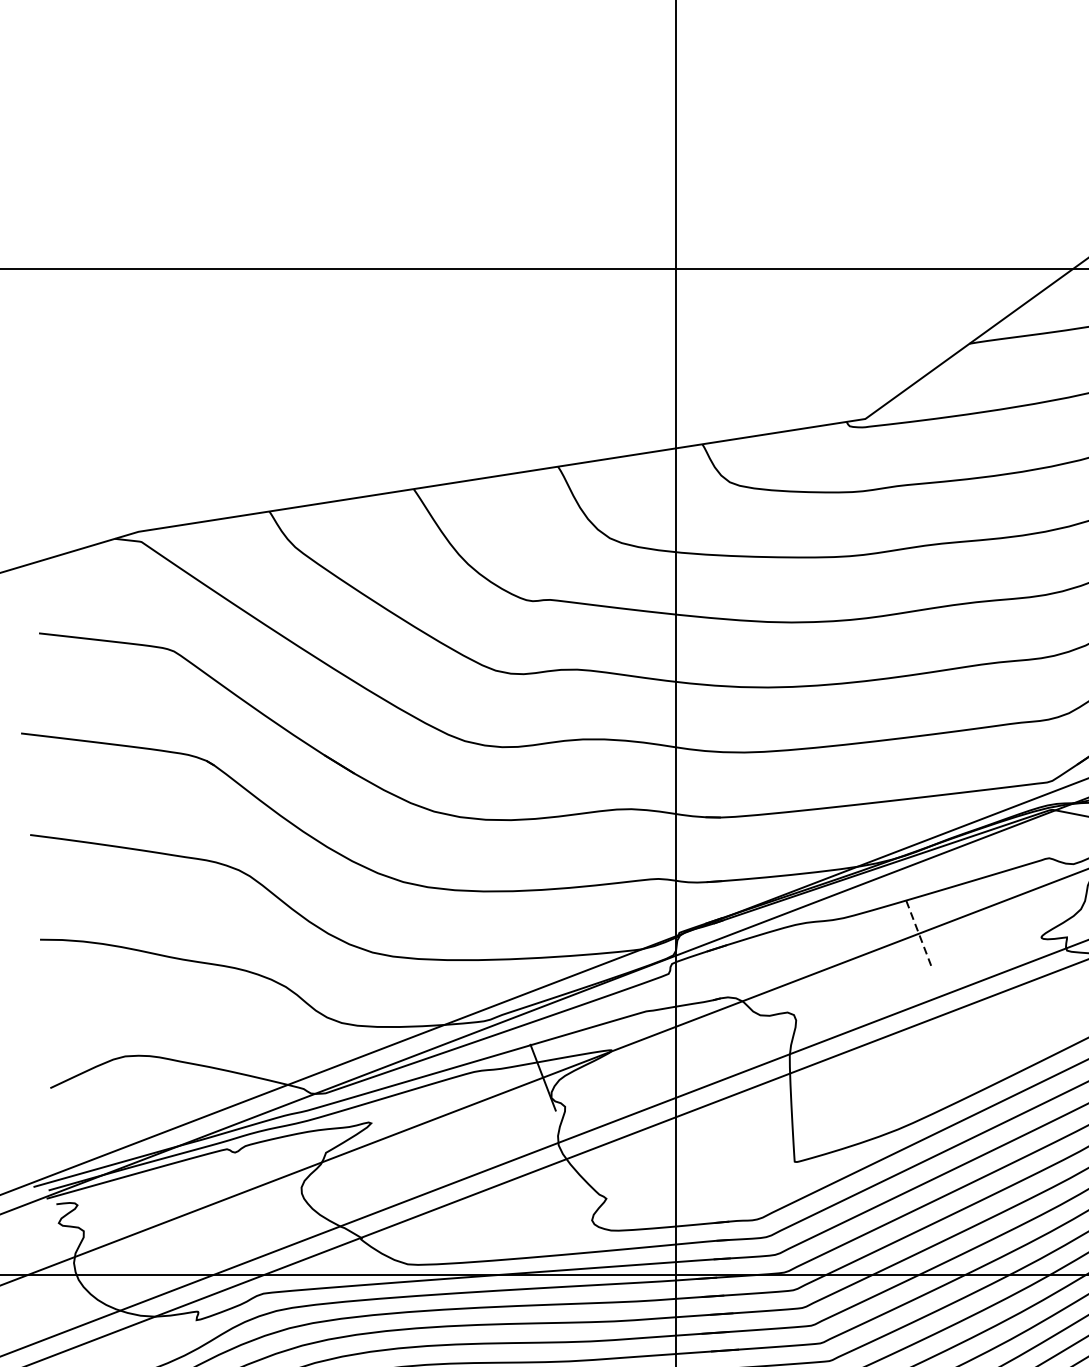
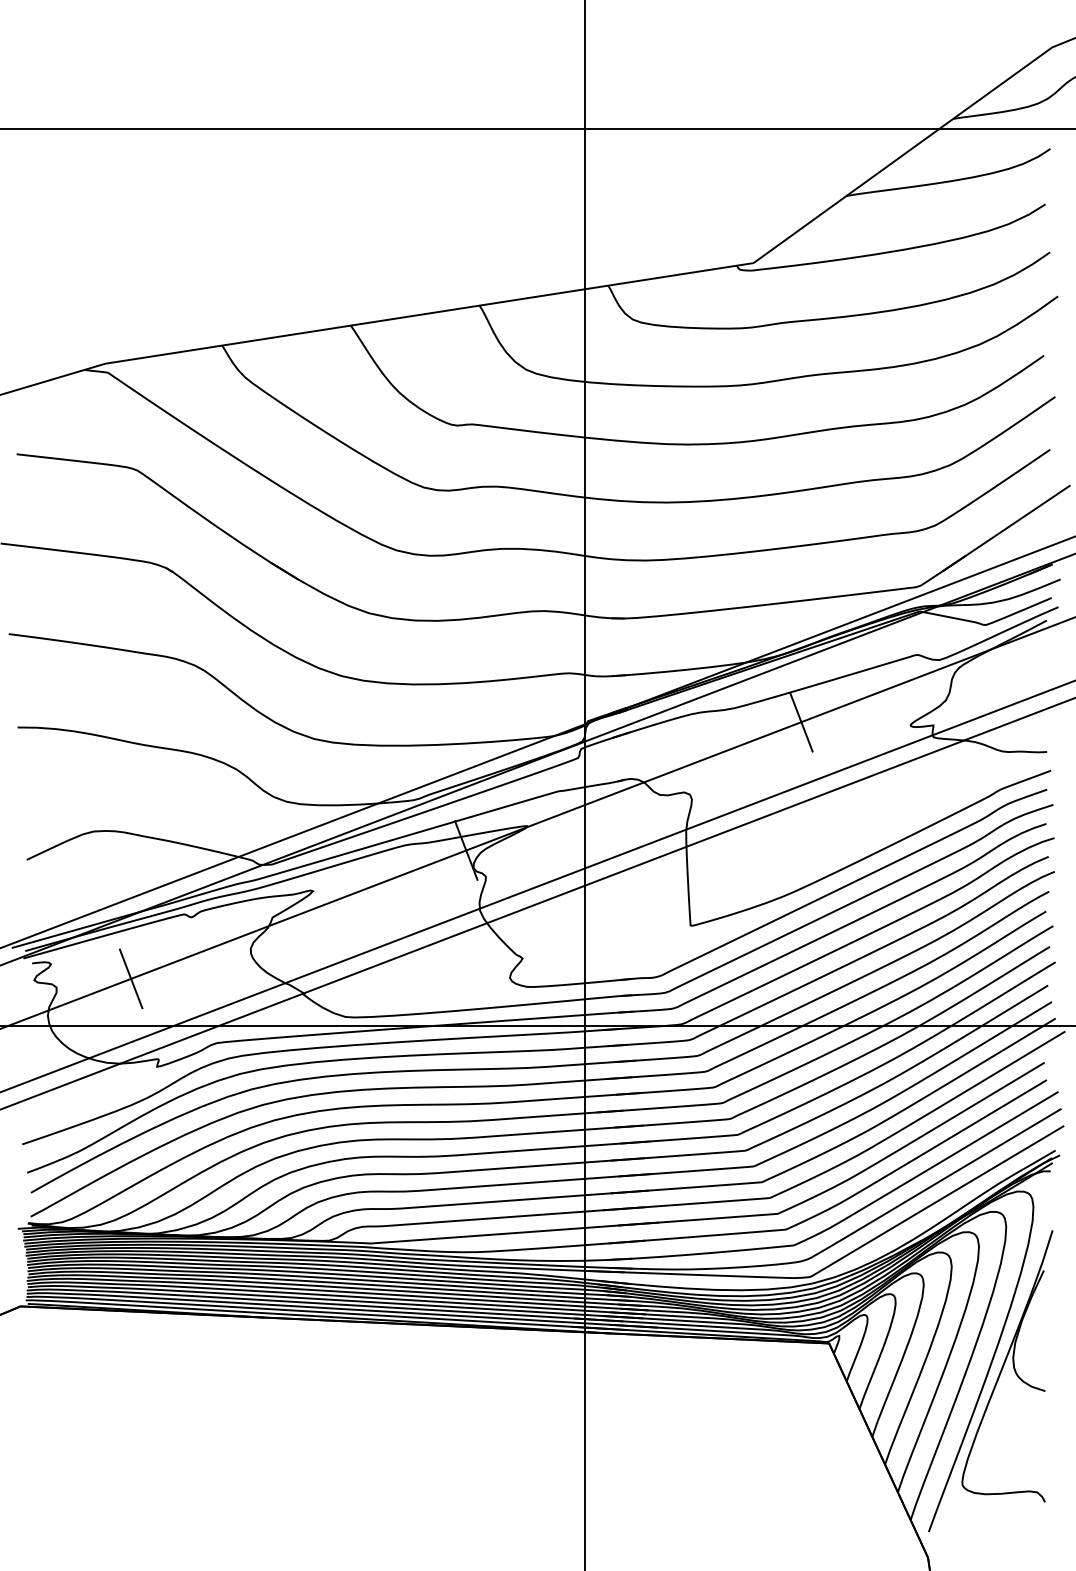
line: (919, 934) -> (801, 722), dashed -> solid
line: (166, 1221) -> (130, 978), added

